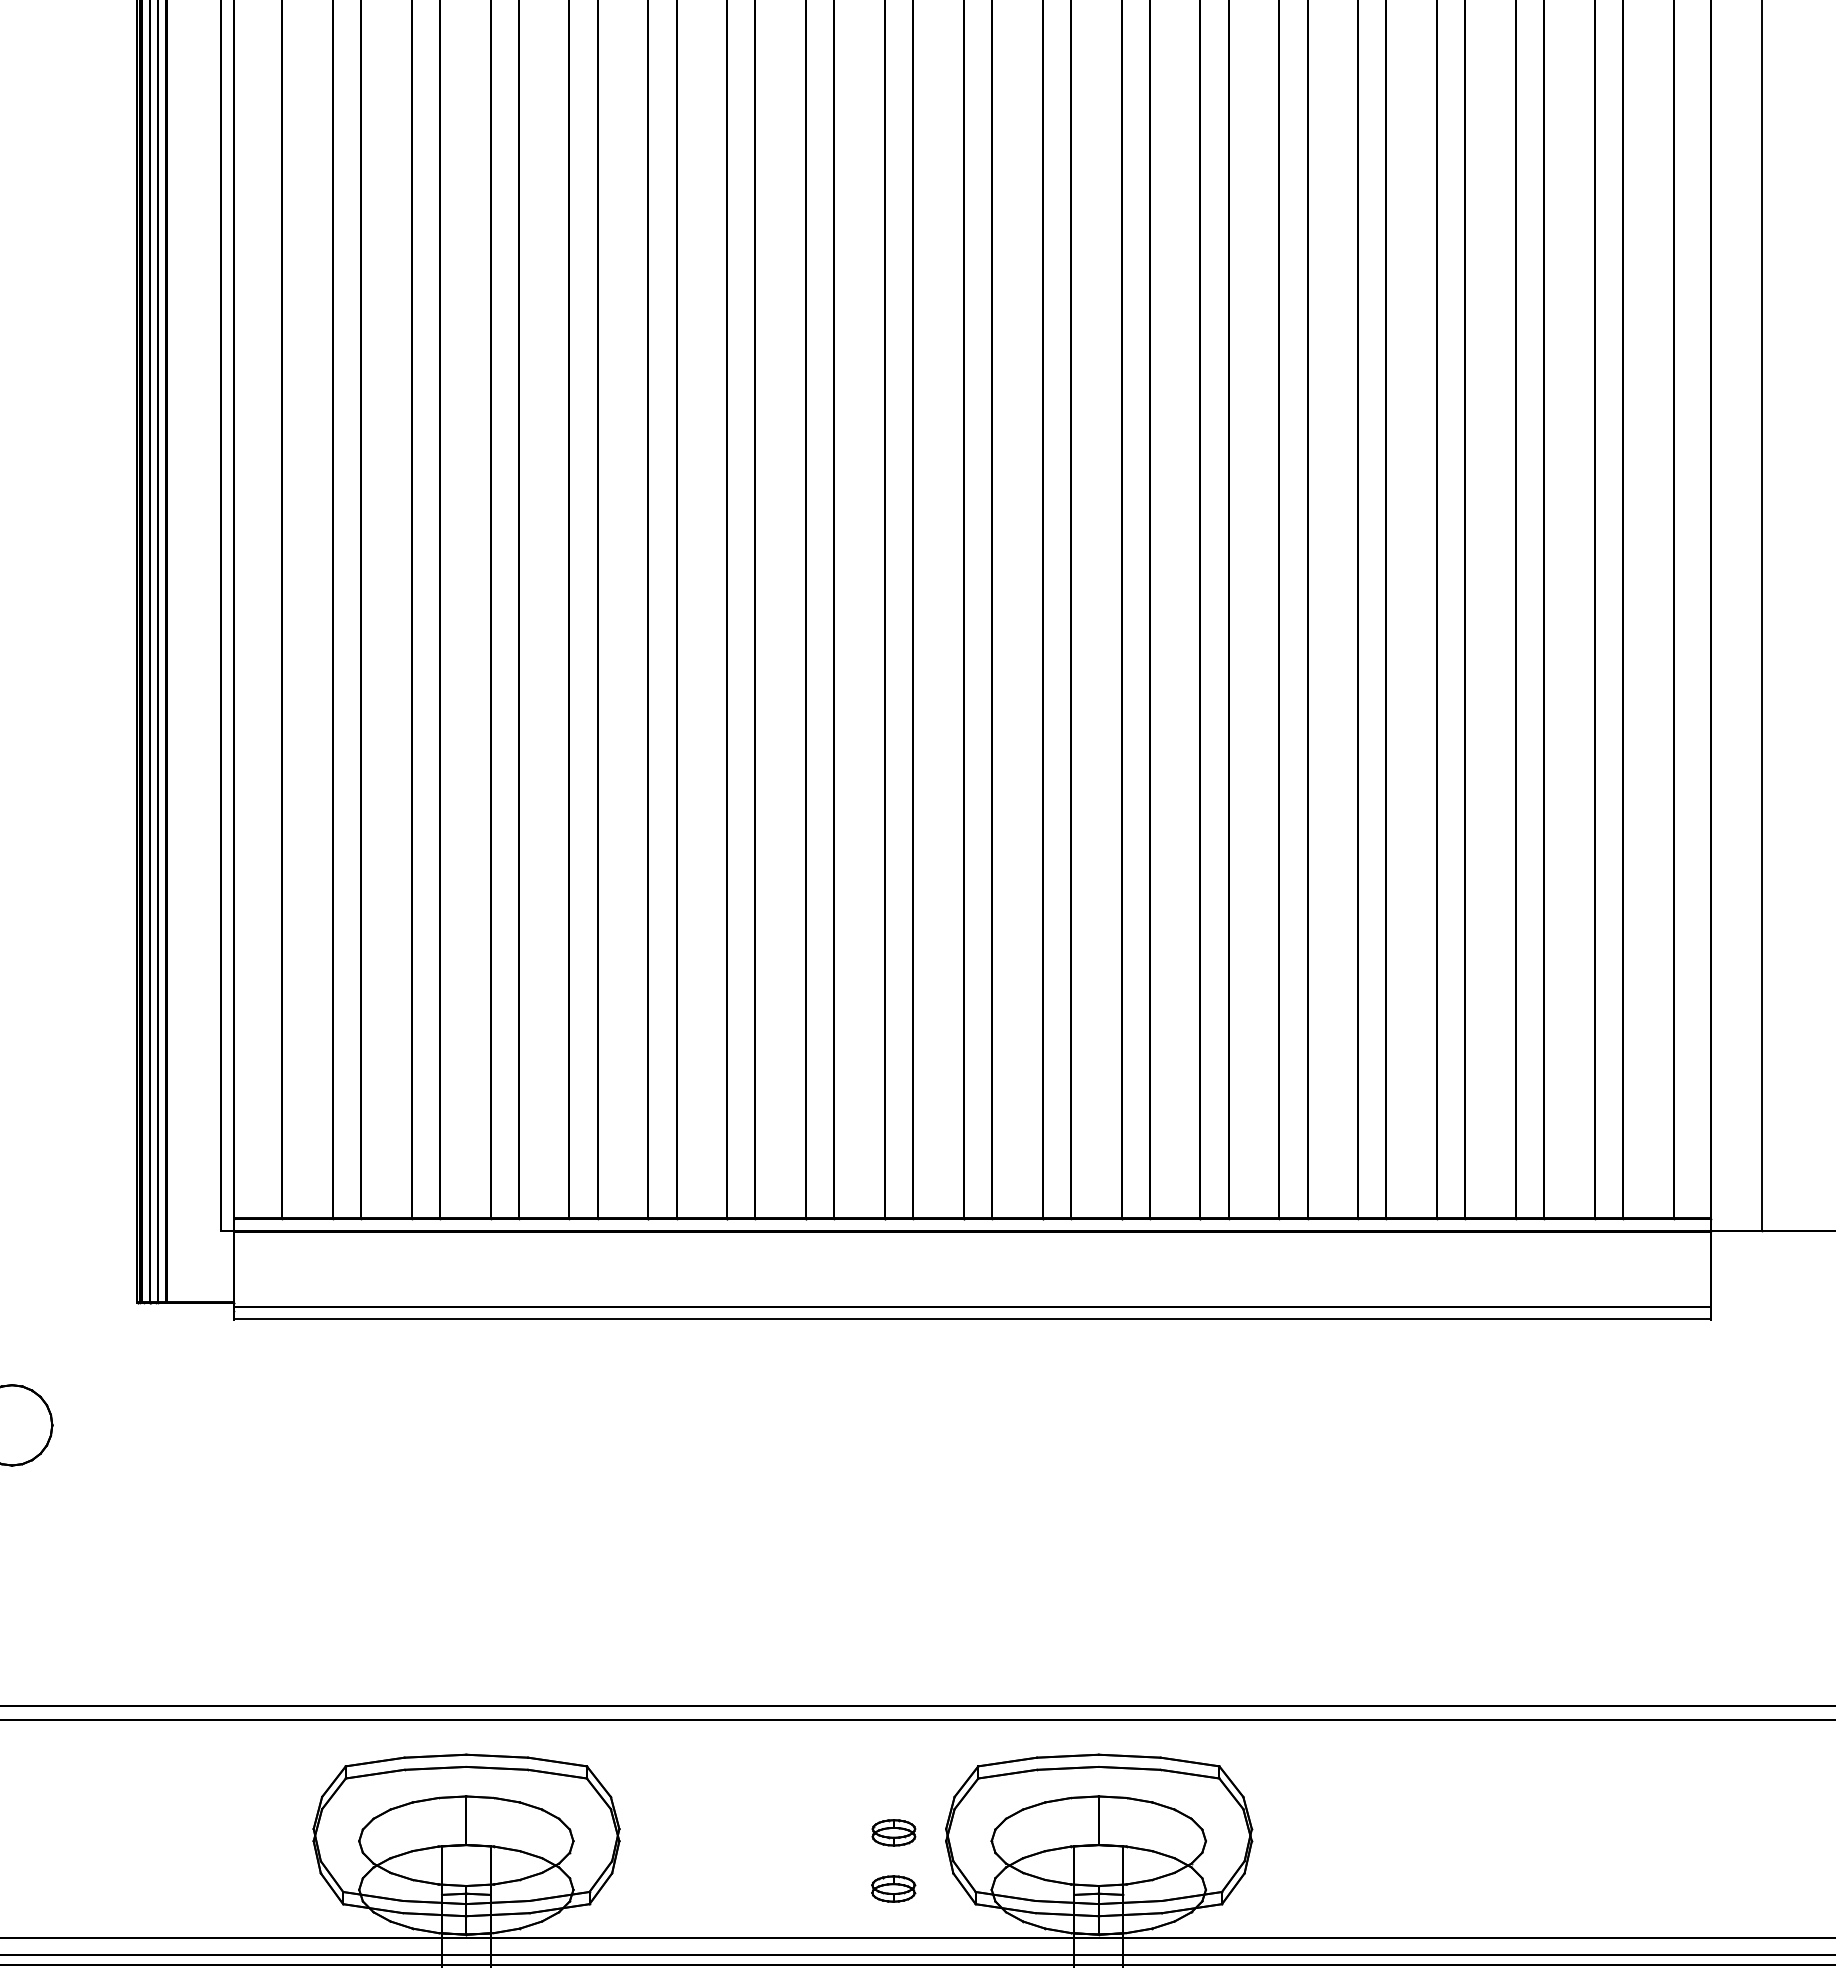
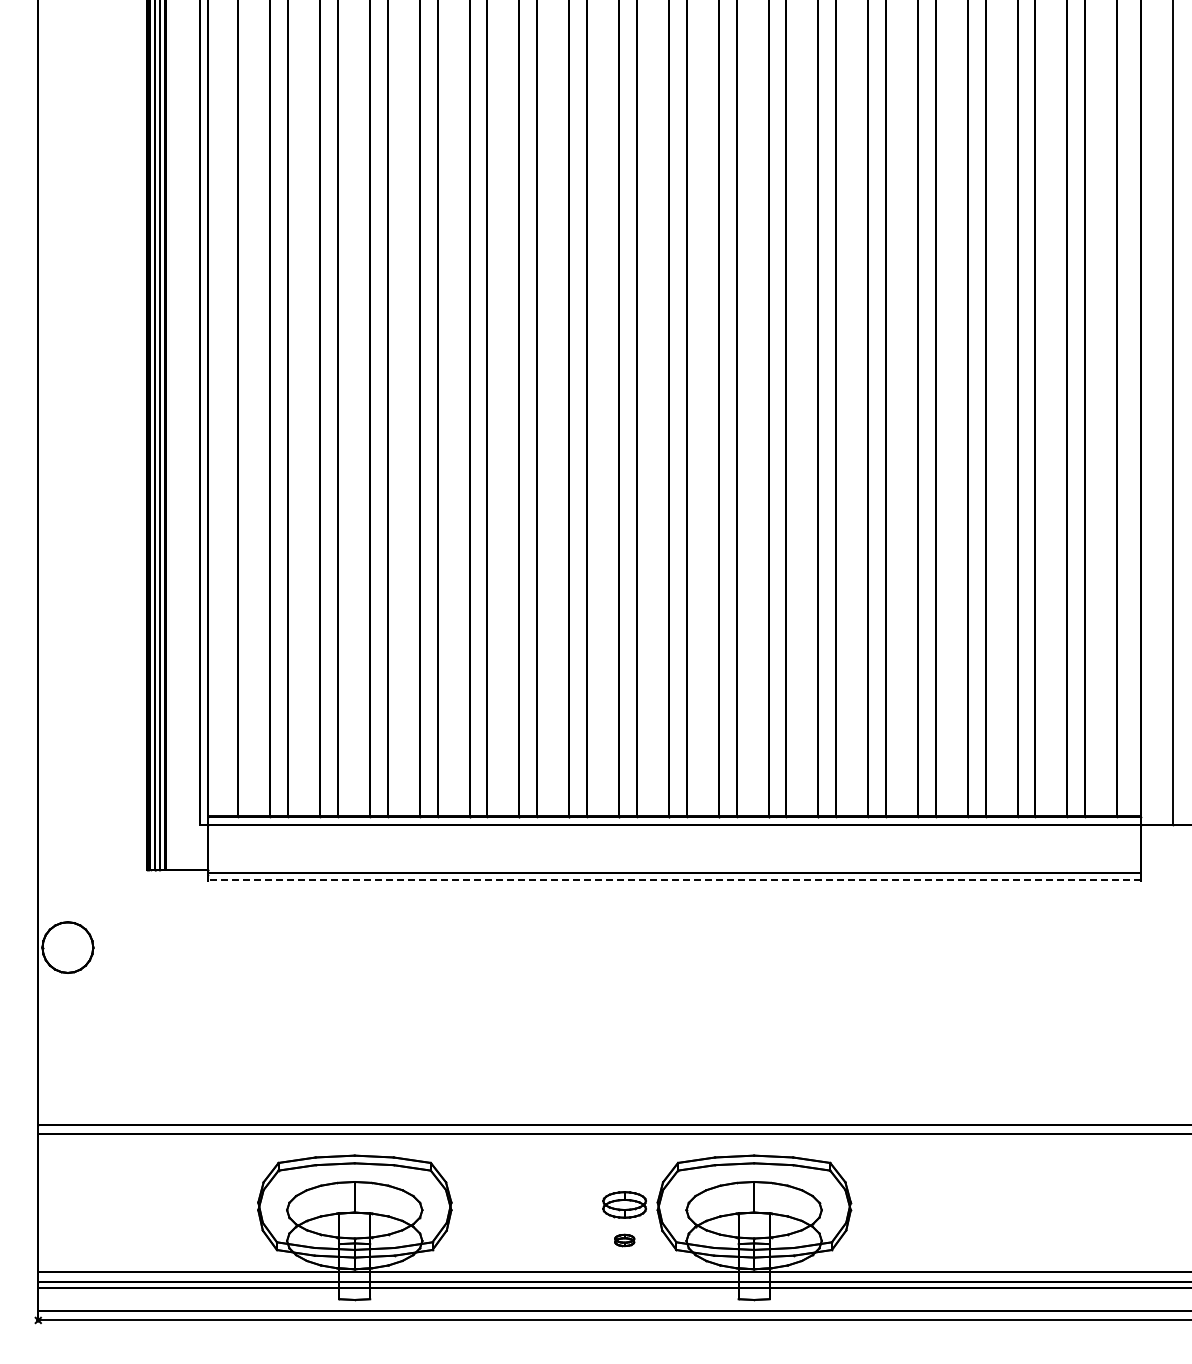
line: (972, 1319) -> (674, 880), solid -> dashed
part: (893, 1832) -> (624, 1204), size x1.6
part: (893, 1889) -> (624, 1240), size x0.7

